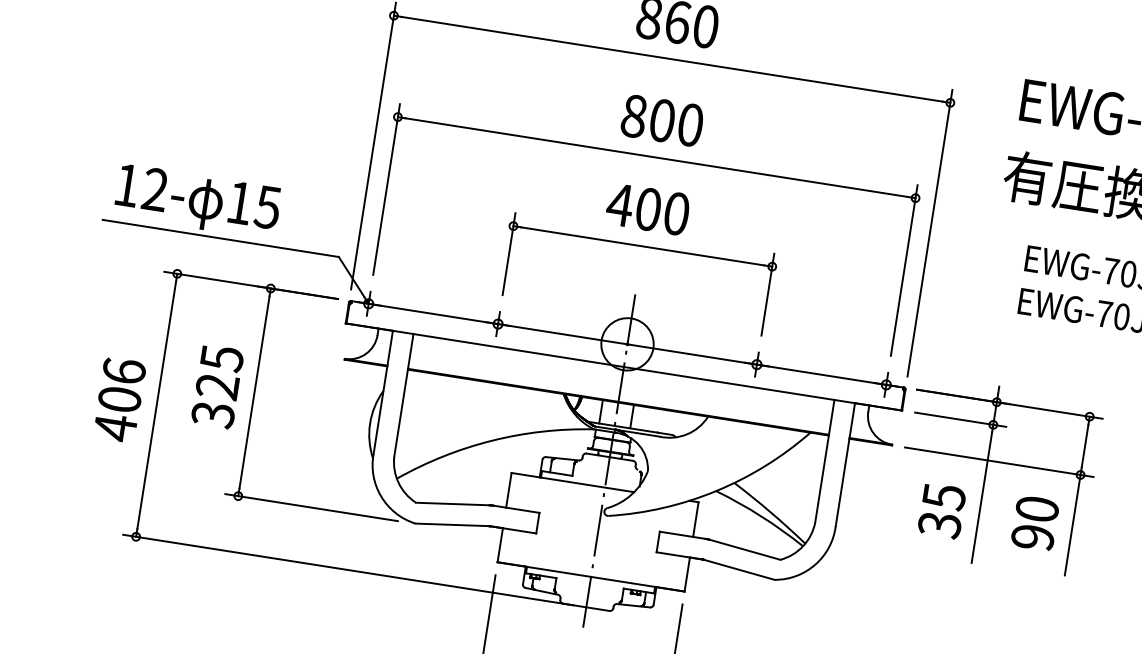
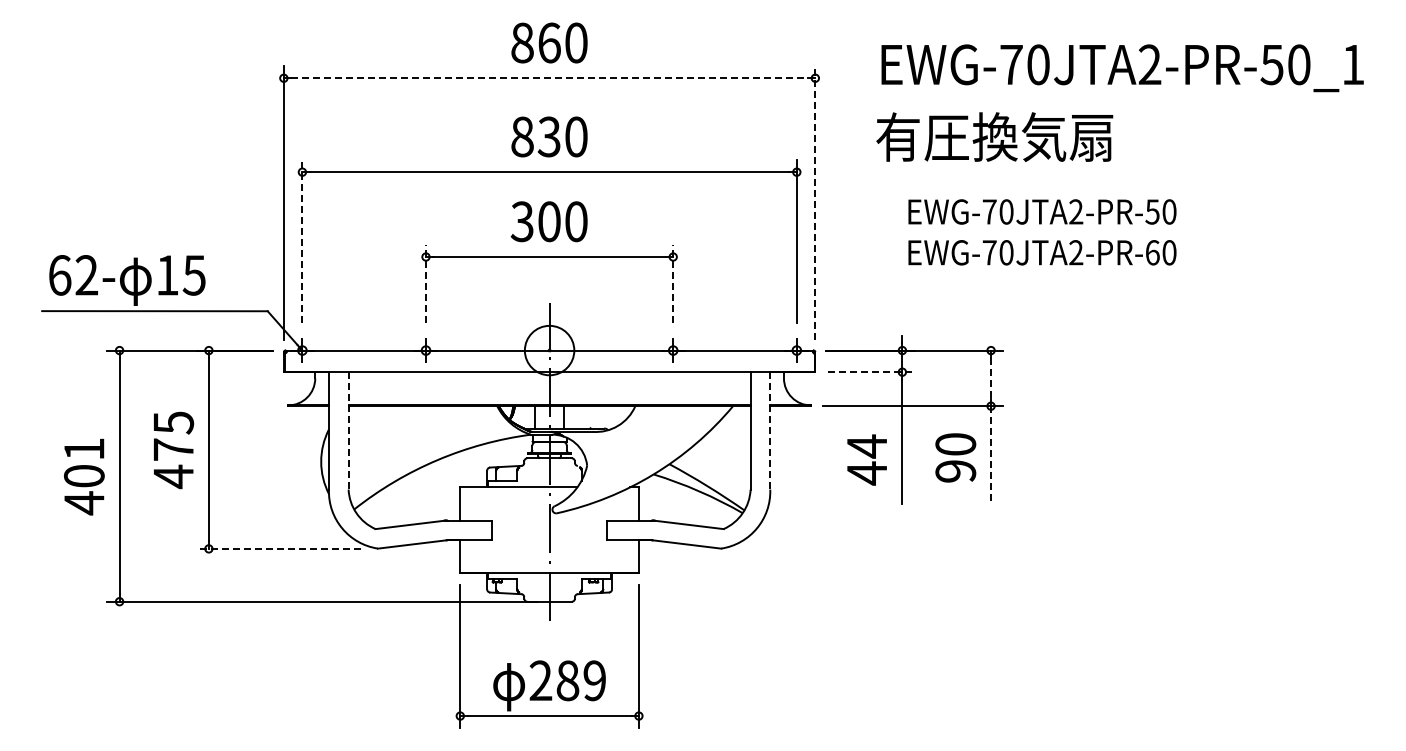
line: (673, 59) -> (550, 78), solid -> dashed
text: (661, 120) -> (548, 136), 800 -> 830
text: (127, 185) -> (60, 275), 12- -> 62-
line: (386, 189) -> (302, 241), solid -> dashed
text: (620, 204) -> (522, 221), 400 -> 300
line: (930, 232) -> (815, 202), solid -> dashed
line: (509, 253) -> (426, 283), solid -> dashed
line: (768, 294) -> (673, 283), solid -> dashed
text: (124, 370) -> (84, 448), 406 -> 401
line: (403, 395) -> (348, 430), solid -> dashed
text: (215, 400) -> (173, 463), 325 -> 475
line: (960, 420) -> (871, 372), solid -> dashed
line: (1085, 446) -> (991, 378), solid -> dashed
line: (845, 464) -> (770, 430), solid -> dashed
line: (311, 507) -> (278, 548), solid -> dashed
text: (941, 510) -> (866, 459), 35 -> 44
line: (1073, 525) -> (991, 454), solid -> dashed

